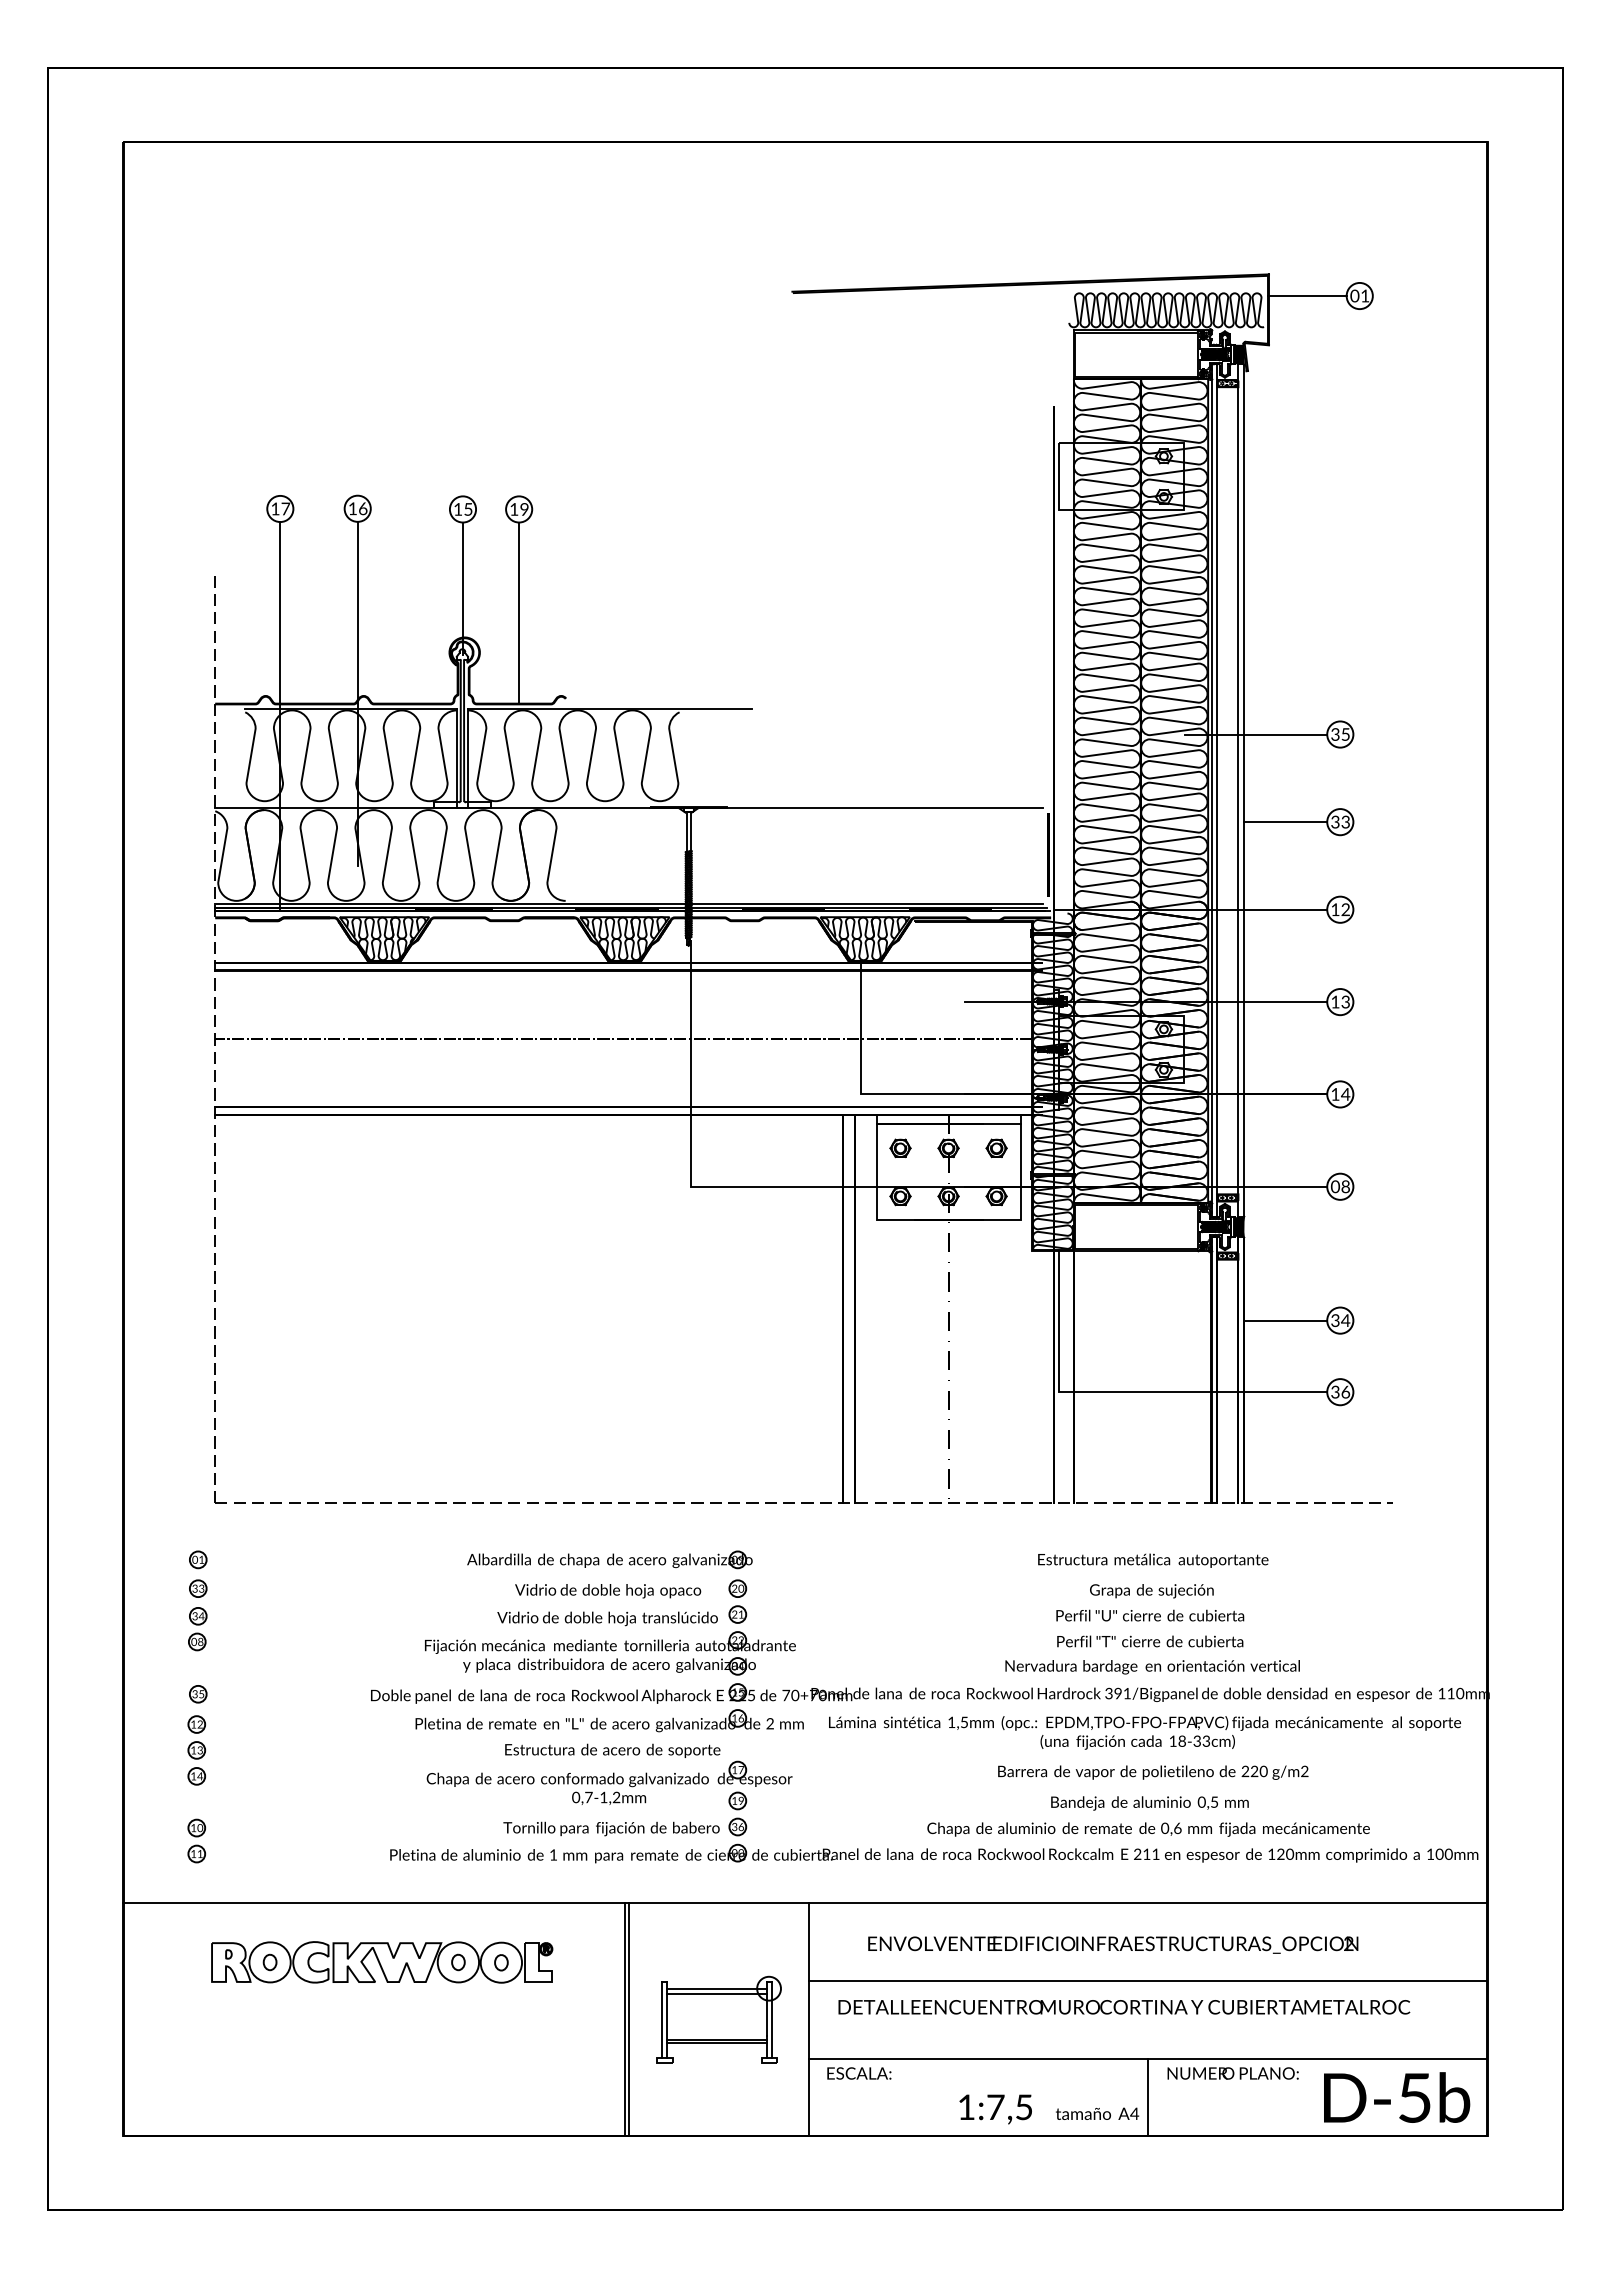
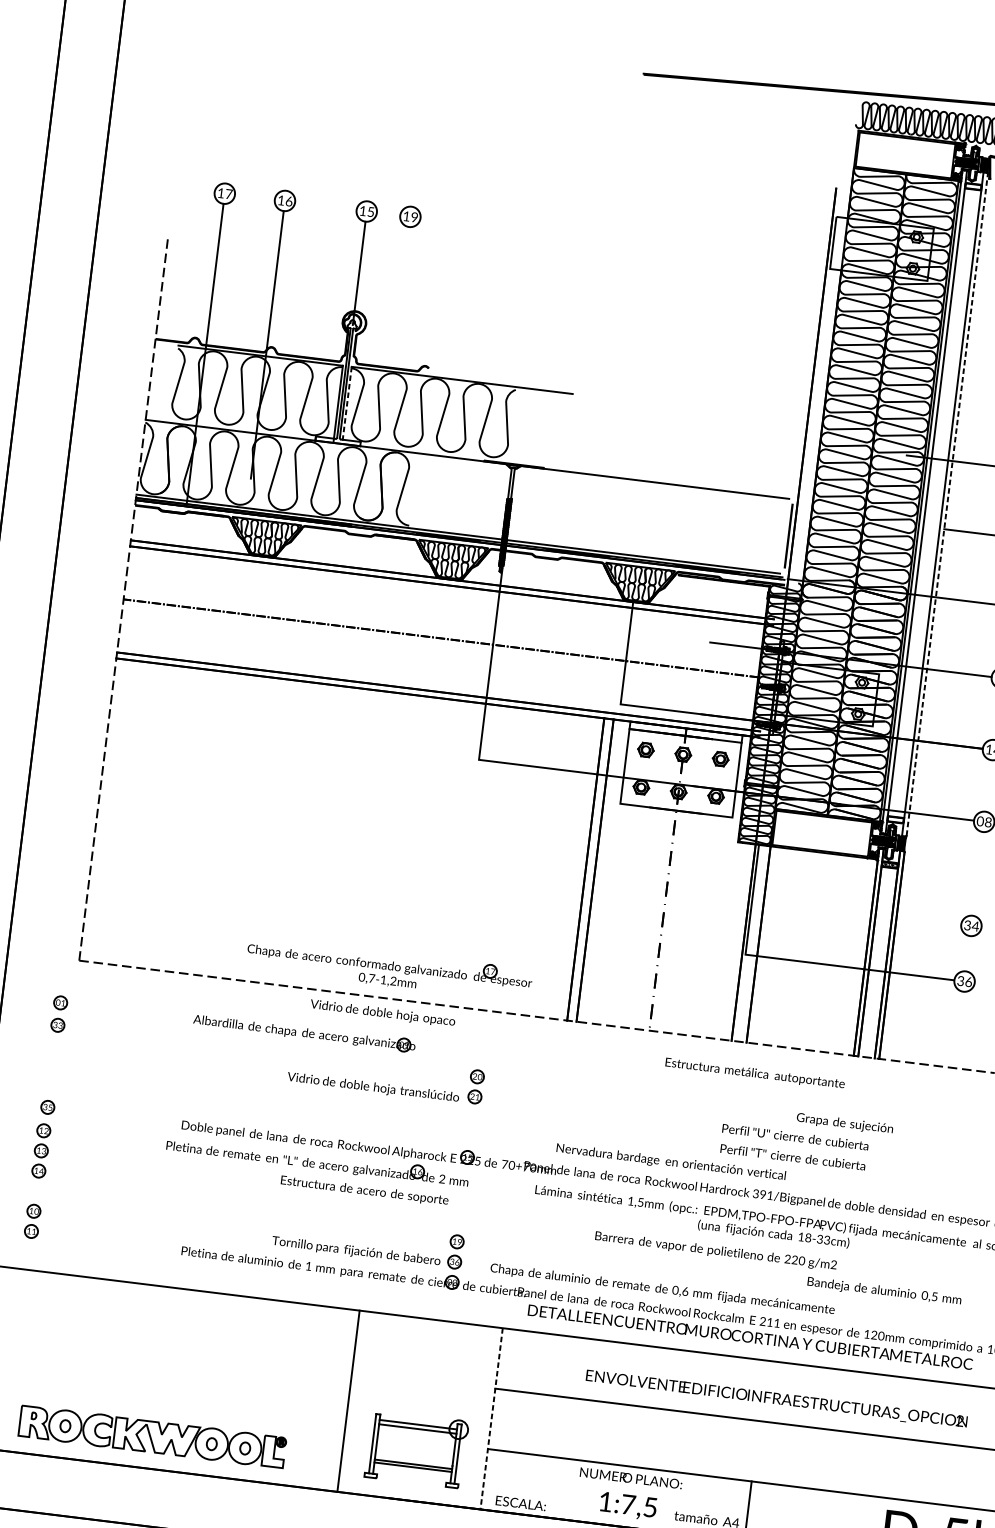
hatch: (1227, 383) -> (973, 186), removed
line: (519, 612) -> (400, 297), removed
line: (468, 758) -> (347, 405), solid -> dashed
line: (1244, 790) -> (947, 504), solid -> dashed
hatch: (1227, 1197) -> (895, 819), removed
line: (1285, 1320) -> (928, 920), removed
part: (609, 1559) -> (304, 1032), moved
text: (1153, 1560) -> (755, 1073), moved
text: (608, 1591) -> (383, 1013), moved
text: (1151, 1591) -> (844, 1124), moved
part: (197, 1629) -> (53, 1056), removed
part: (610, 1653) -> (372, 1115), removed
text: (1152, 1667) -> (671, 1162), moved
part: (609, 1720) -> (317, 1161), moved
text: (1153, 1772) -> (716, 1251), moved
part: (609, 1782) -> (389, 968), moved
text: (1149, 1803) -> (884, 1291), moved
text: (1148, 1829) -> (662, 1289), moved
text: (1113, 1944) -> (776, 1399), moved
part: (382, 1962) -> (152, 1436), moved
text: (1124, 2007) -> (750, 1337), moved
line: (628, 2019) -> (351, 1401), removed
part: (718, 2019) -> (416, 1448), moved
line: (809, 2019) -> (492, 1418), solid -> dashed
text: (859, 2073) -> (521, 1503), moved
text: (1232, 2073) -> (630, 1478), moved

